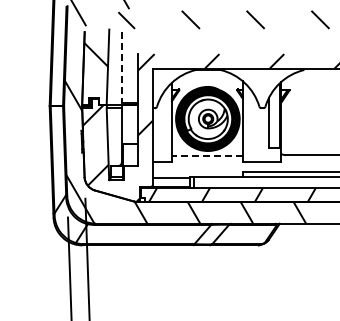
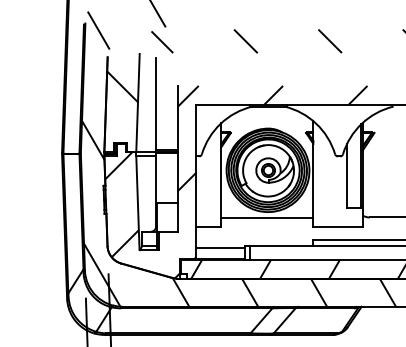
line: (121, 68) -> (155, 104), dashed -> solid
line: (206, 155) -> (266, 217), dashed -> solid

